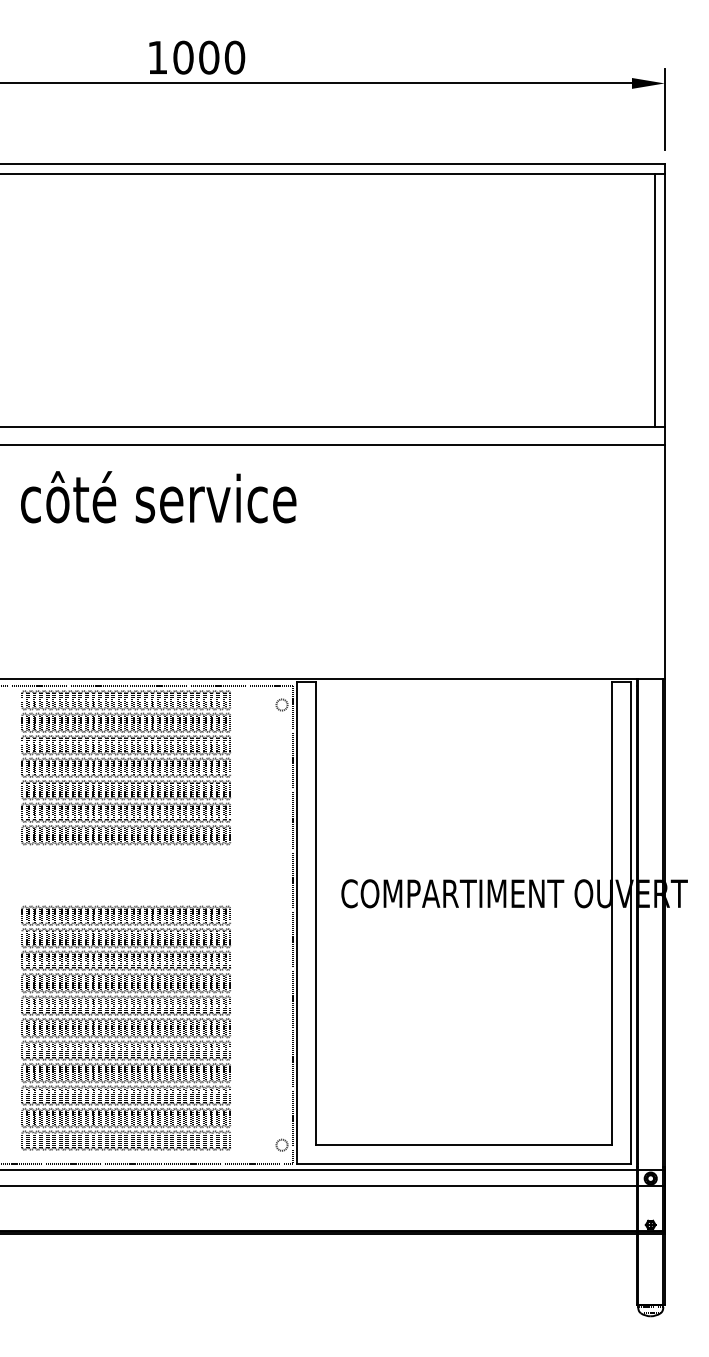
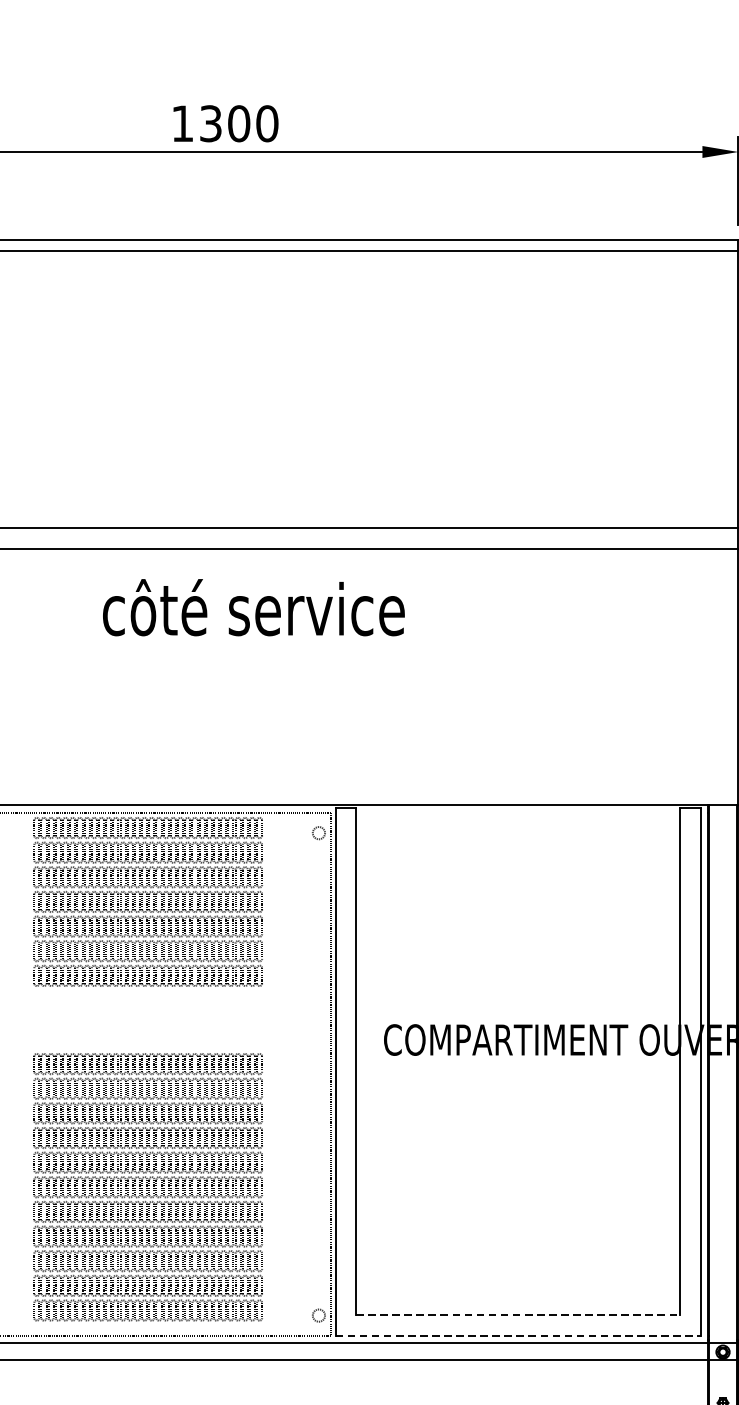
text: (183, 57) -> (210, 123), 1000 -> 1300
line: (655, 299) -> (728, 388), removed
text: (158, 497) -> (253, 607), moved
line: (463, 1144) -> (517, 1314), solid -> dashed
line: (463, 1163) -> (517, 1335), solid -> dashed

